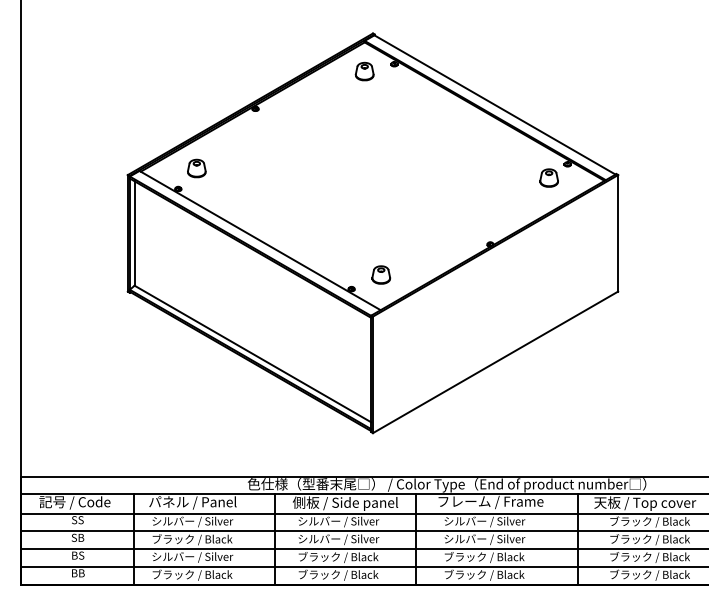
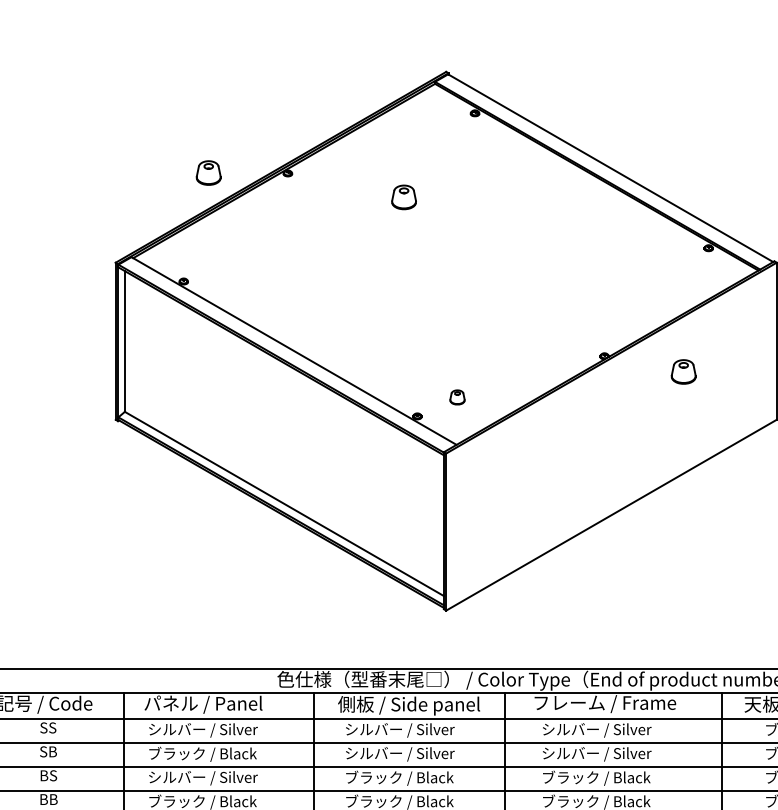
part: (364, 71) -> (403, 197), moved
part: (196, 168) -> (208, 172), moved
part: (548, 177) -> (682, 371), moved
part: (381, 274) -> (457, 396), size x0.6

